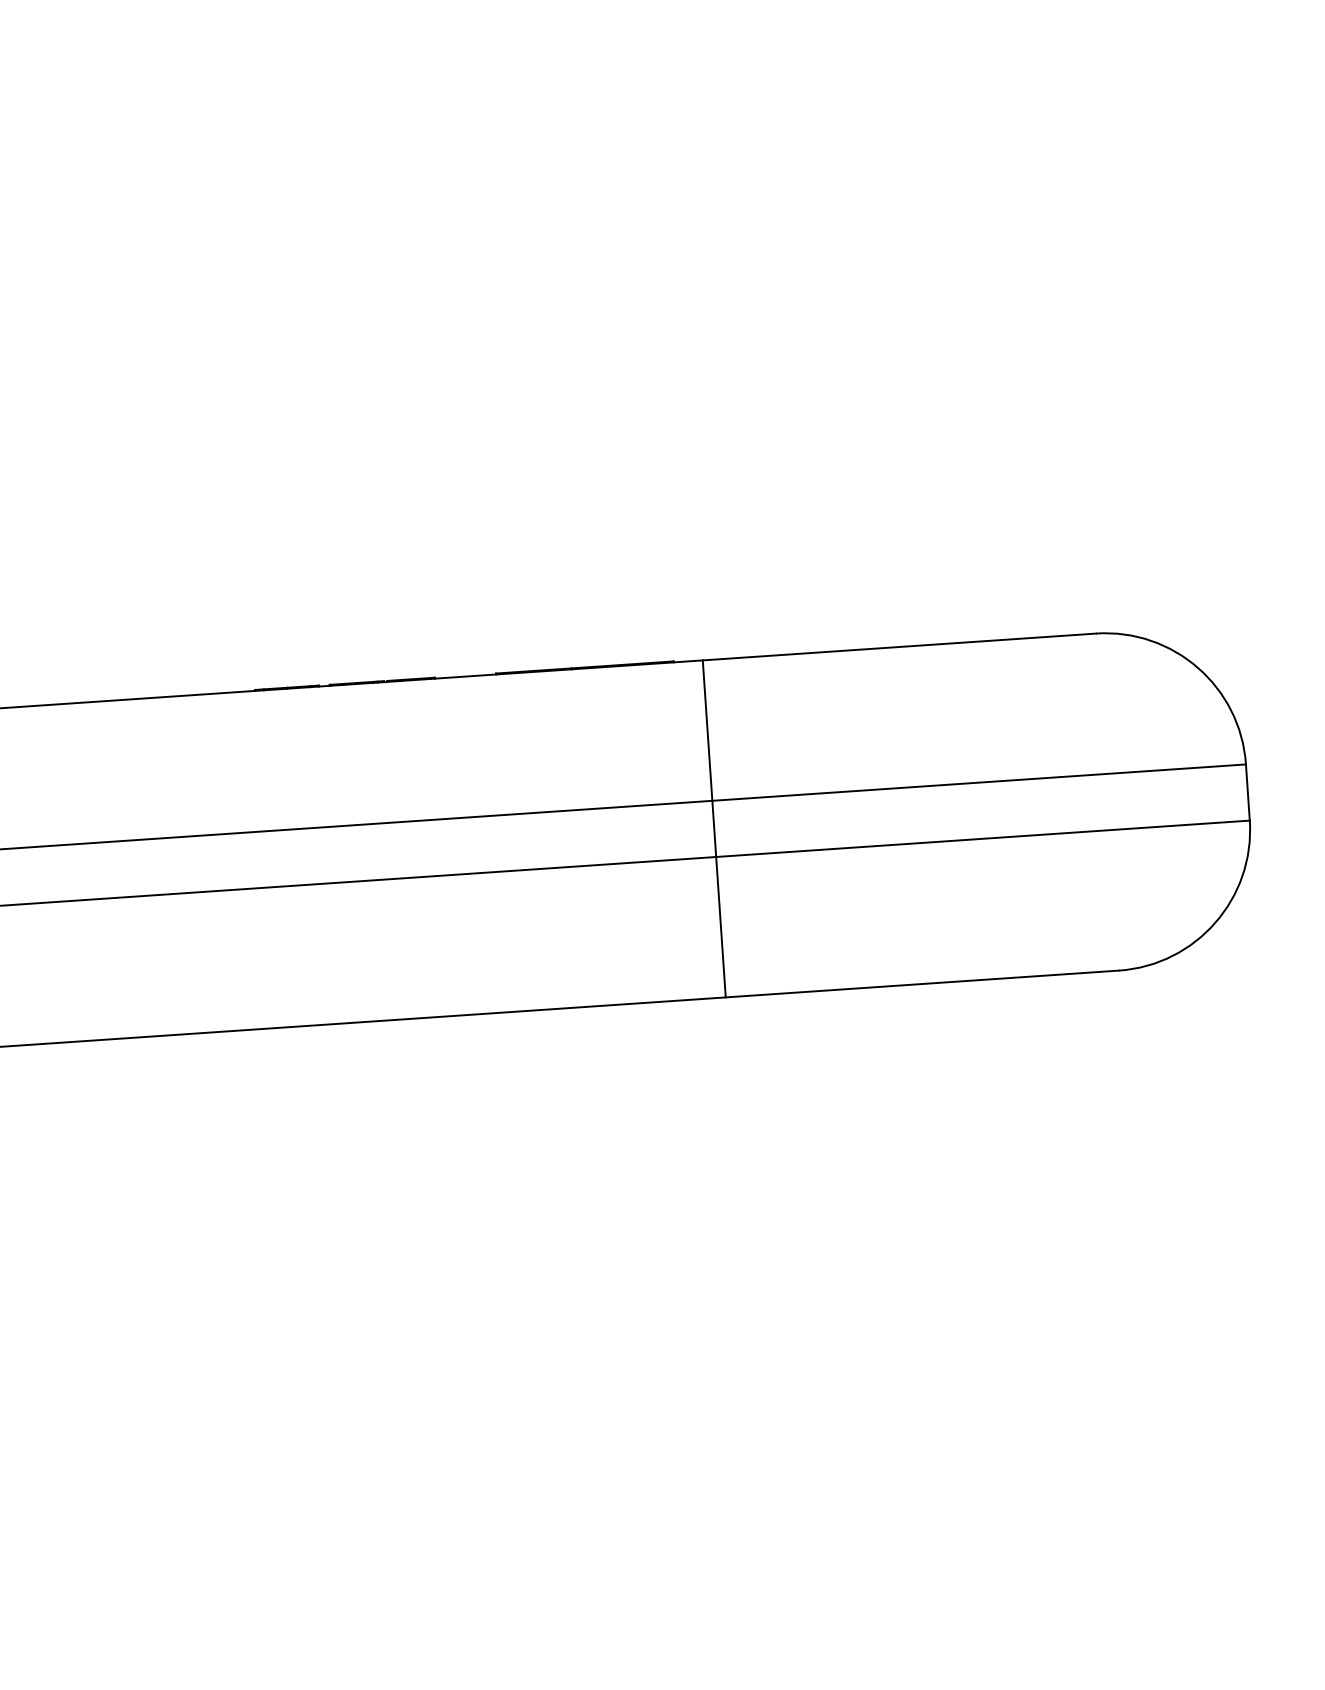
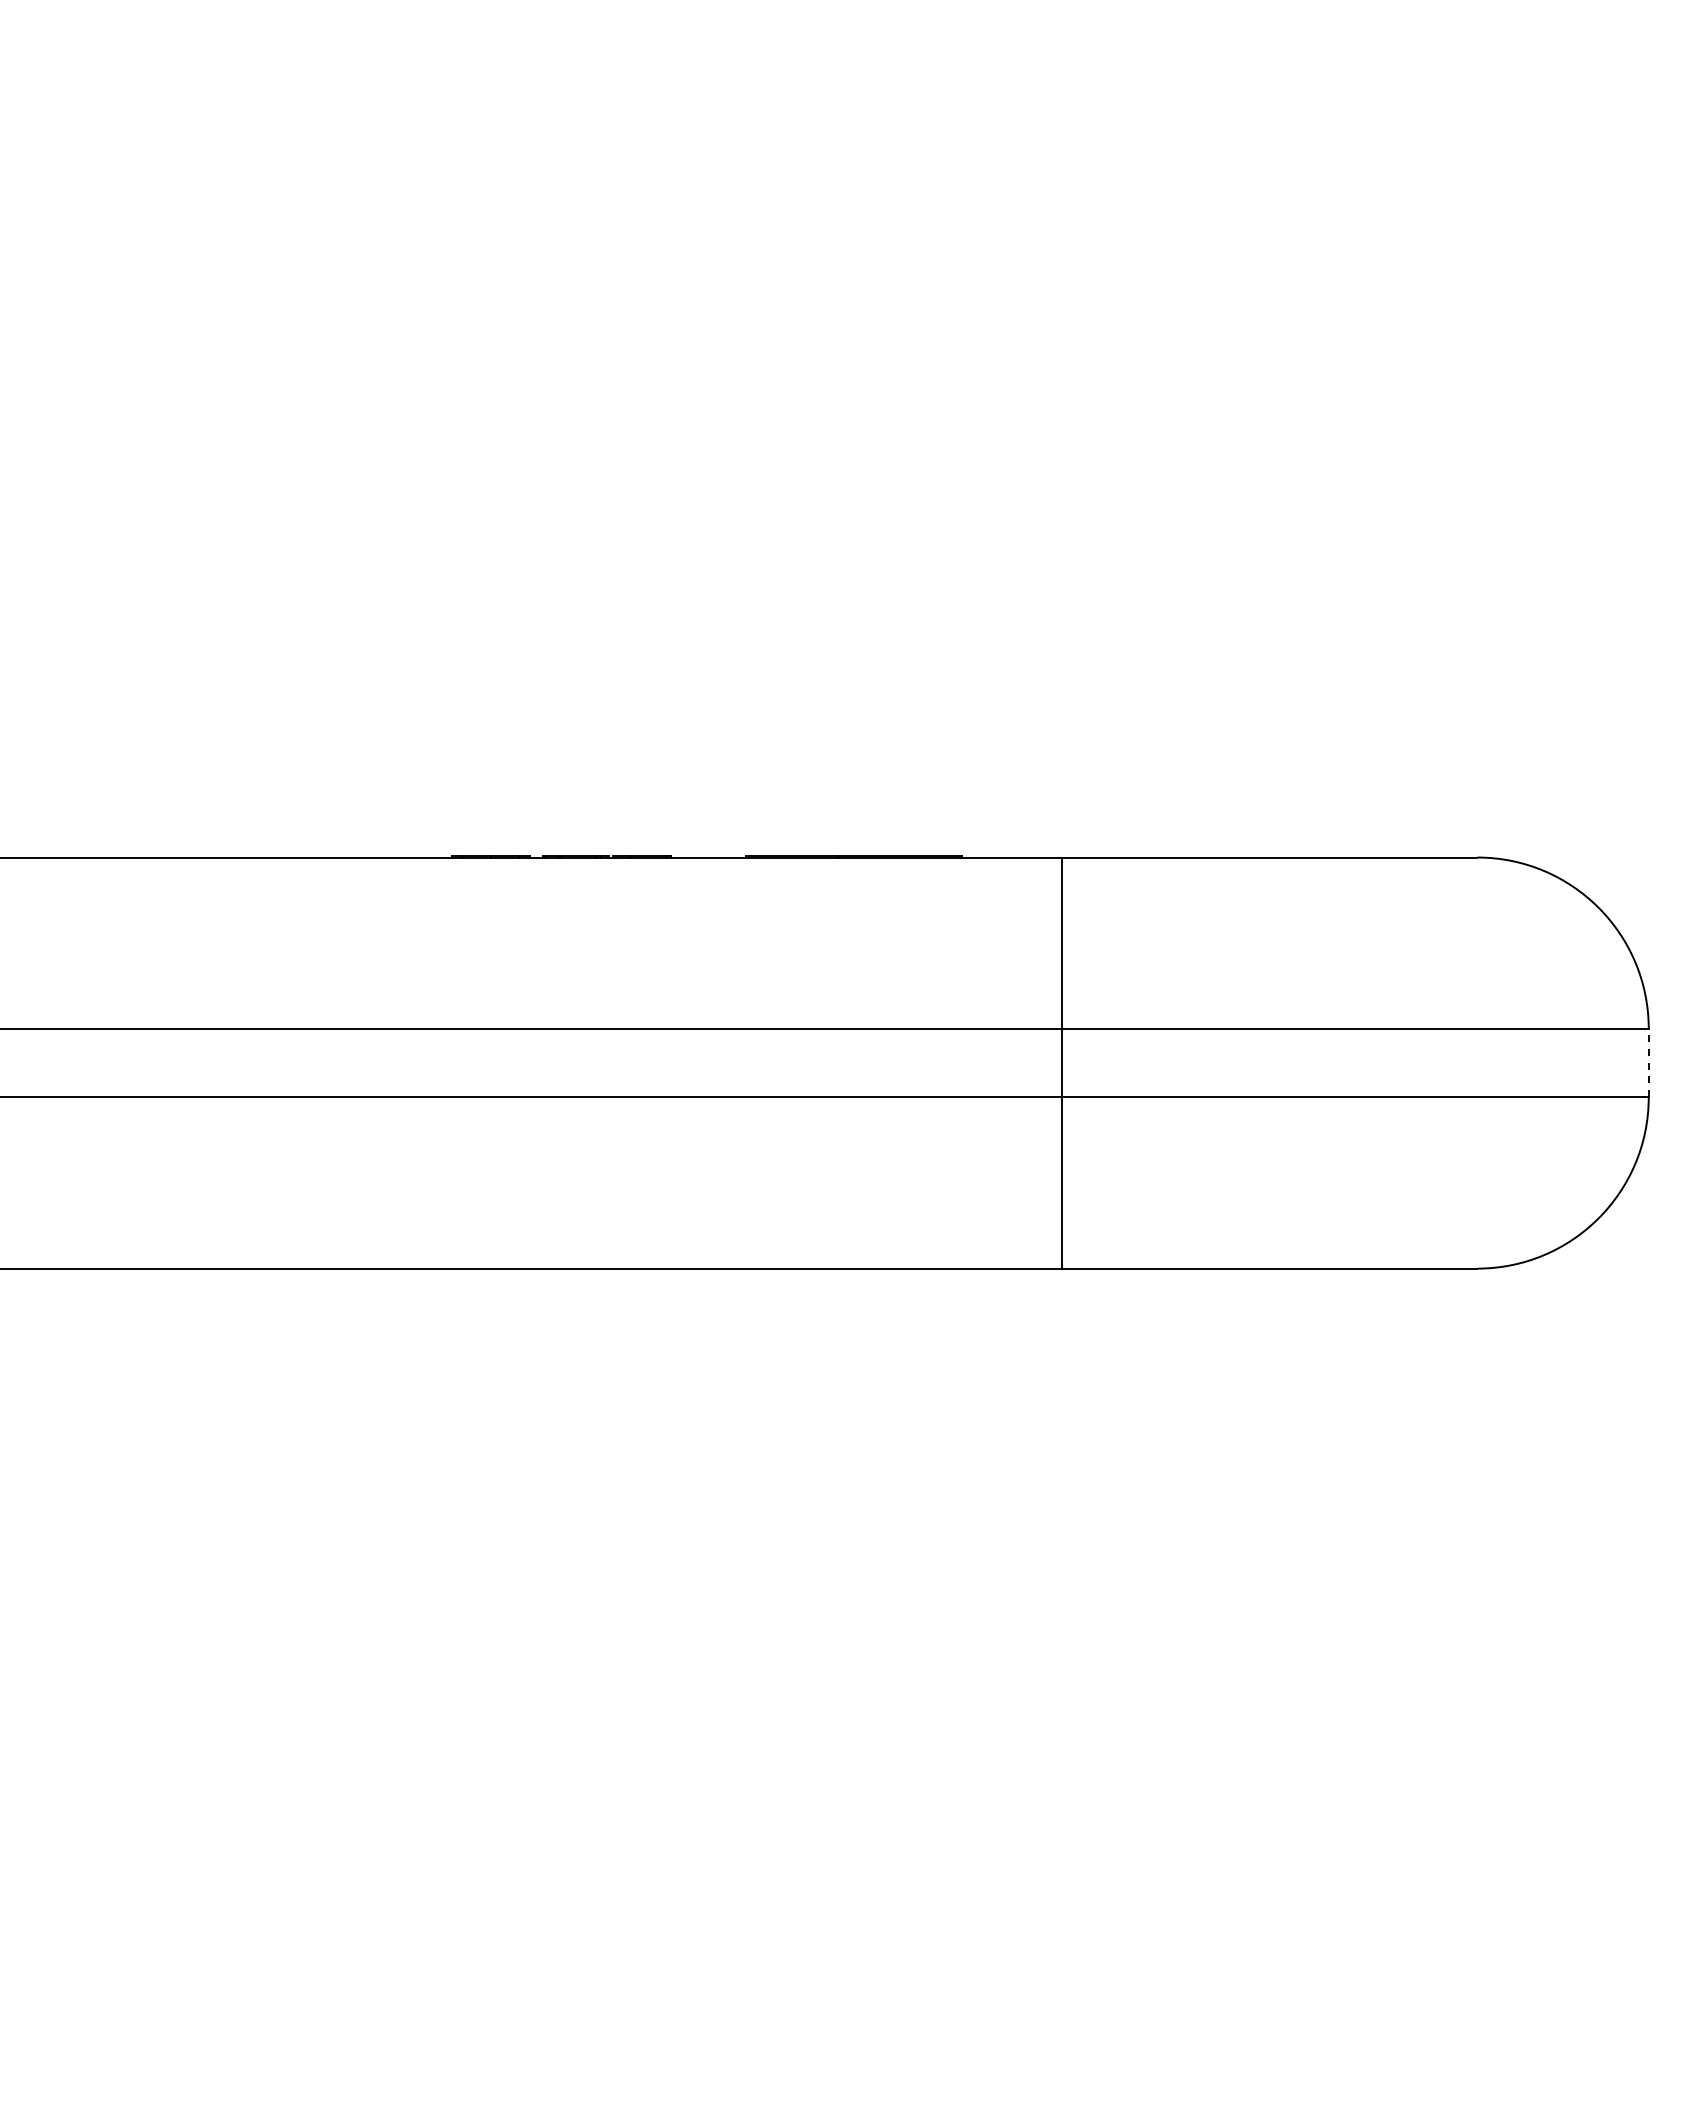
line: (1247, 792) -> (1648, 1062), solid -> dashed
line: (713, 828) -> (1061, 1062), moved

